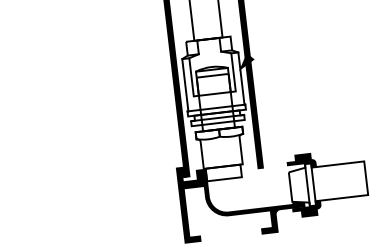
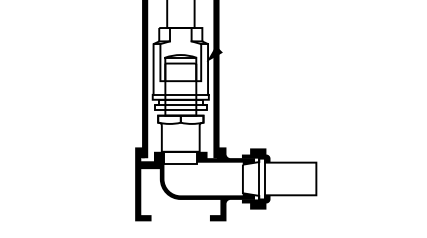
fill: (270, 164) -> (226, 155), added

